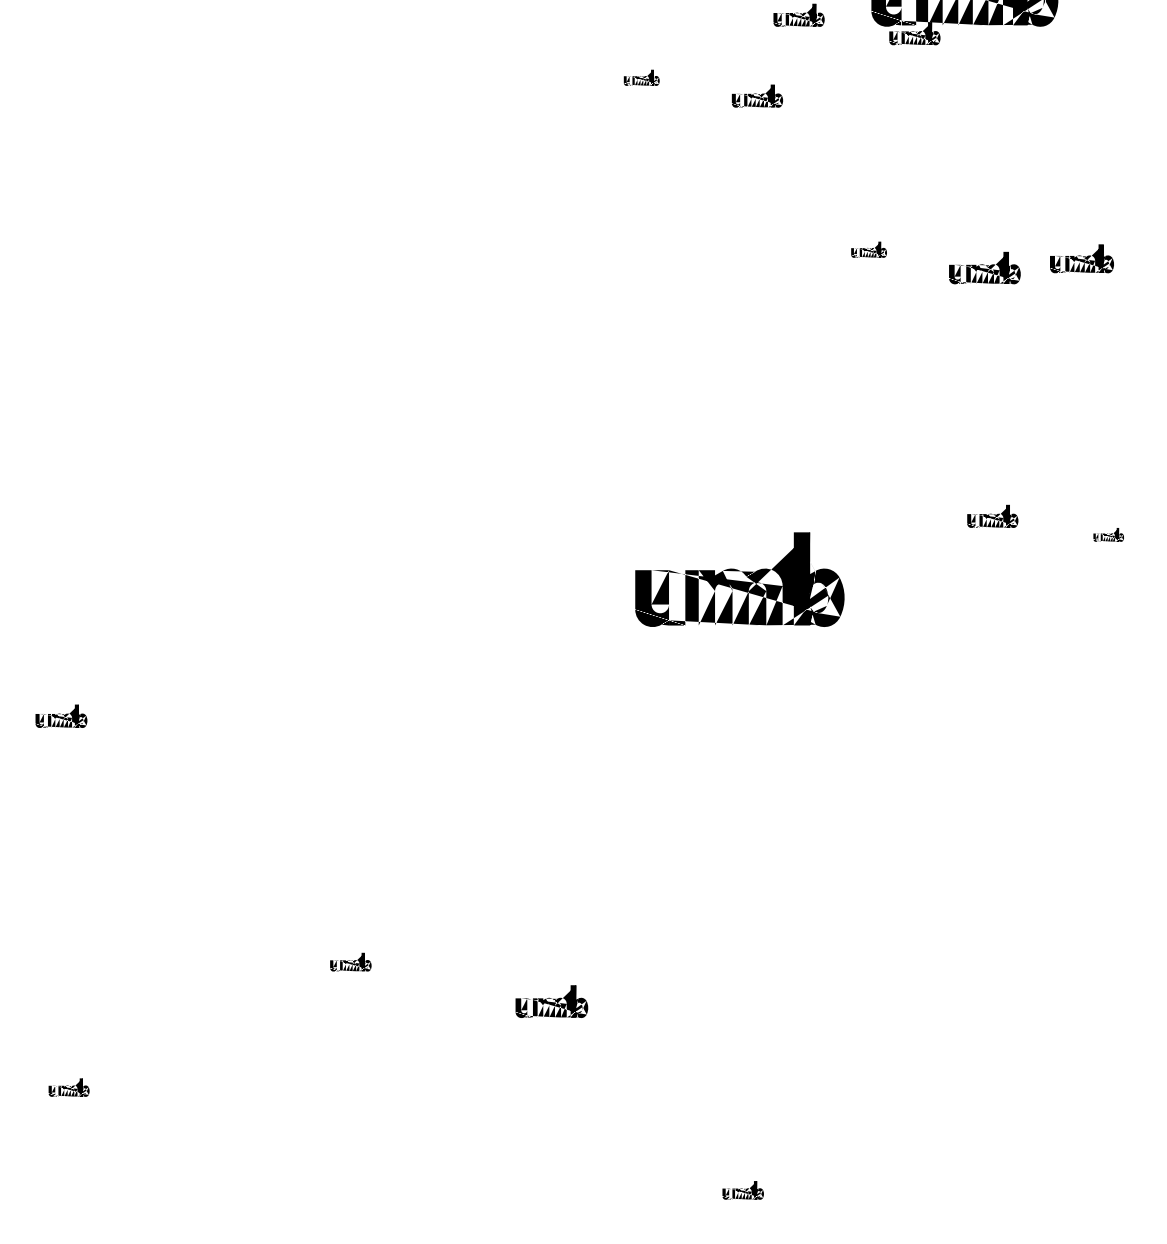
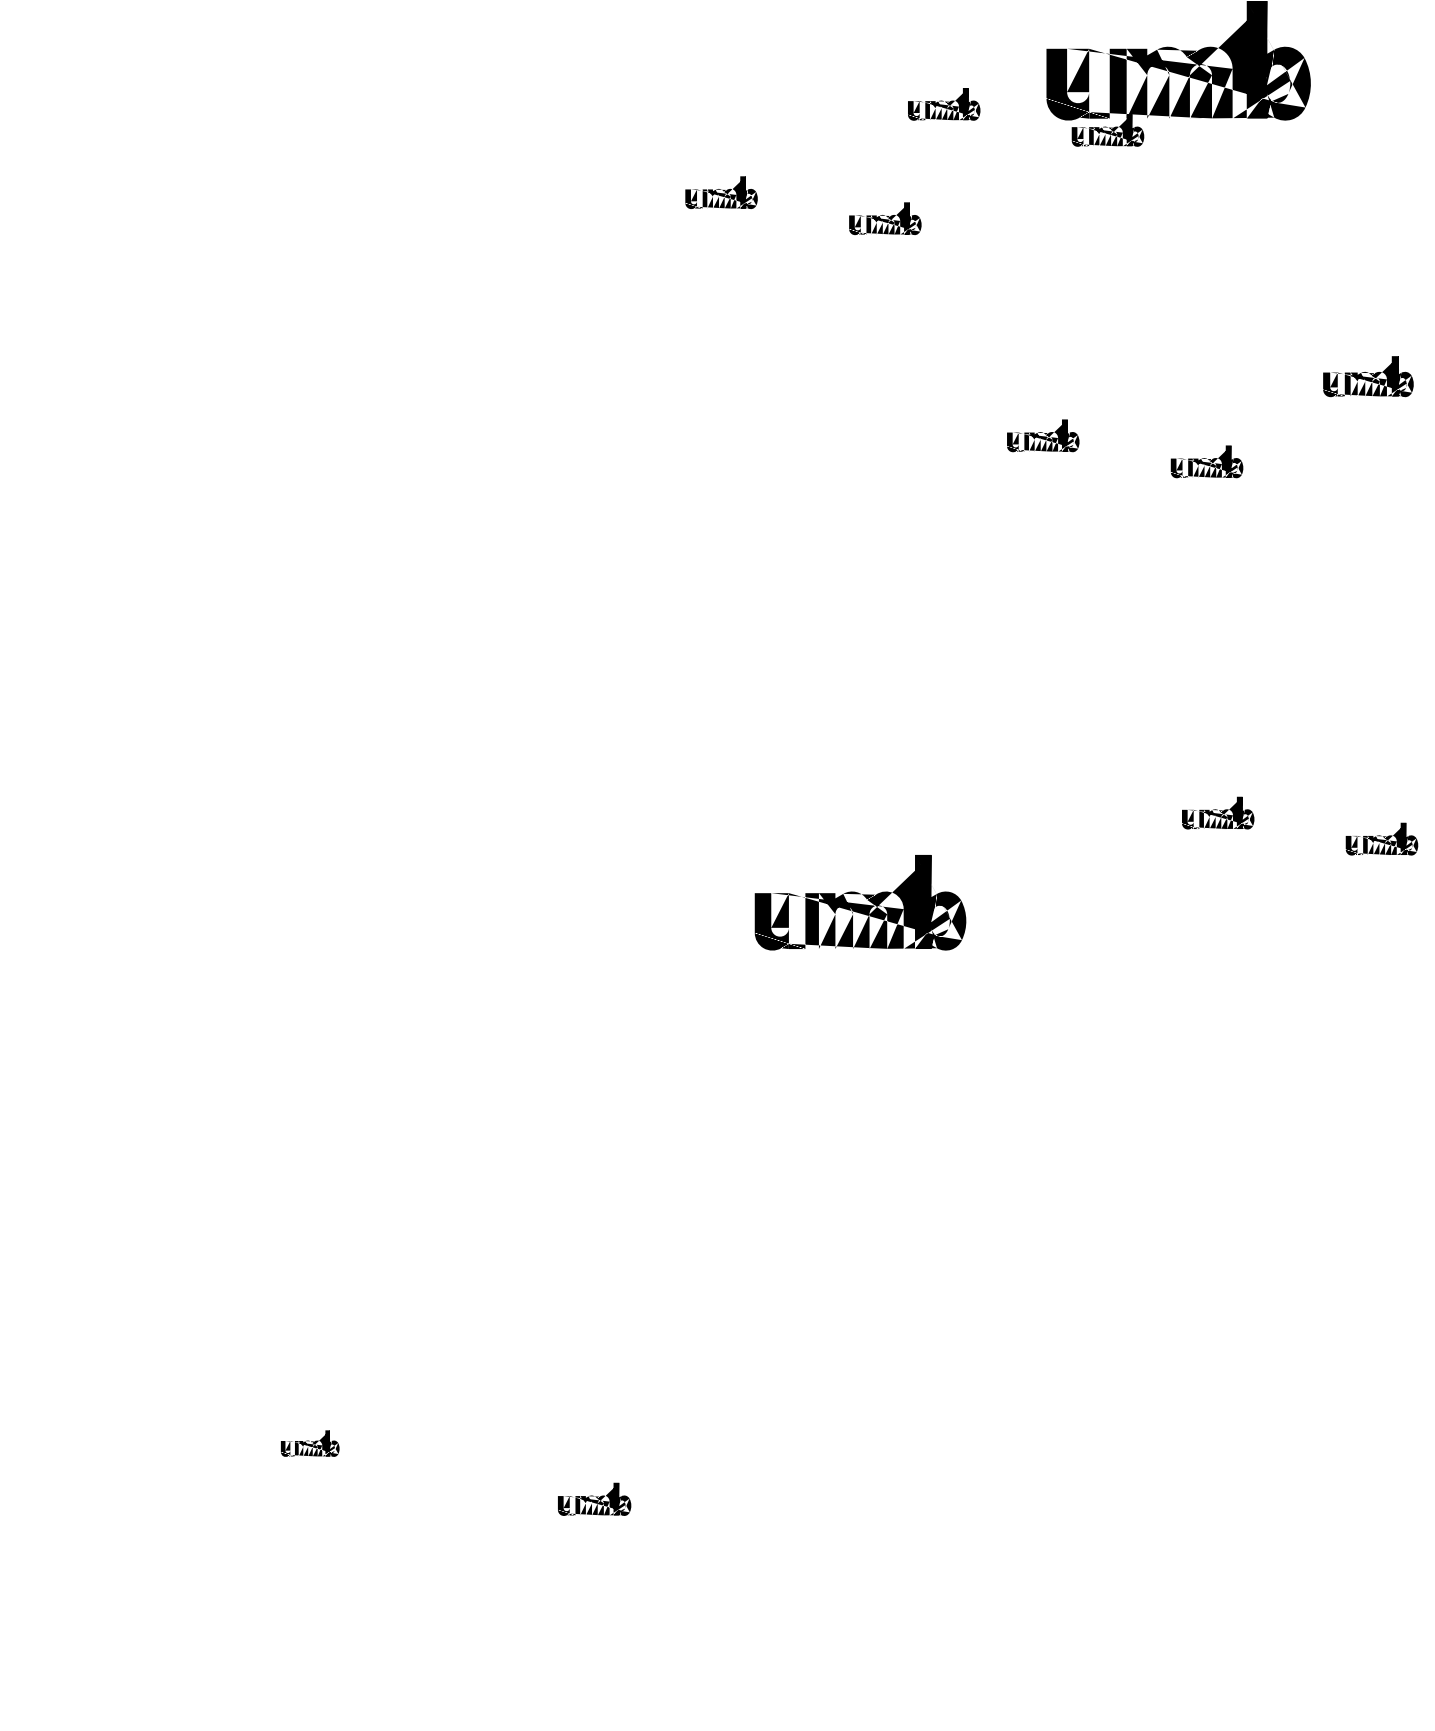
part: (641, 77) -> (721, 192), size x1.43
part: (868, 249) -> (1042, 435), size x1.43
part: (1081, 258) -> (1367, 376), moved
part: (984, 267) -> (1206, 461), size x0.71
part: (1108, 534) -> (1381, 838), size x1.67
part: (739, 579) -> (859, 902), size x0.71
part: (551, 1001) -> (594, 1499), size x0.71

